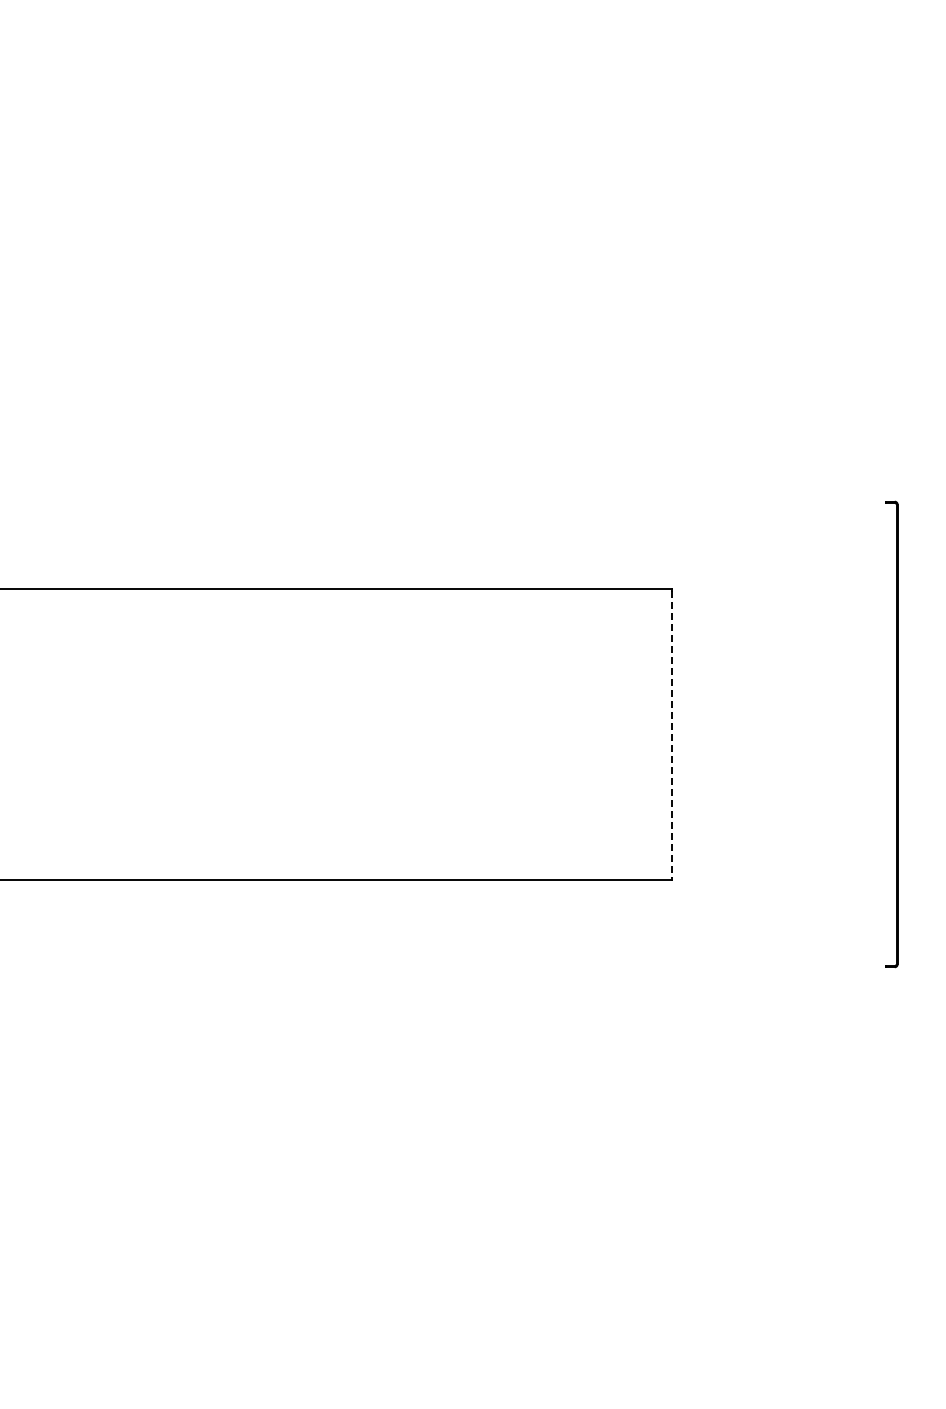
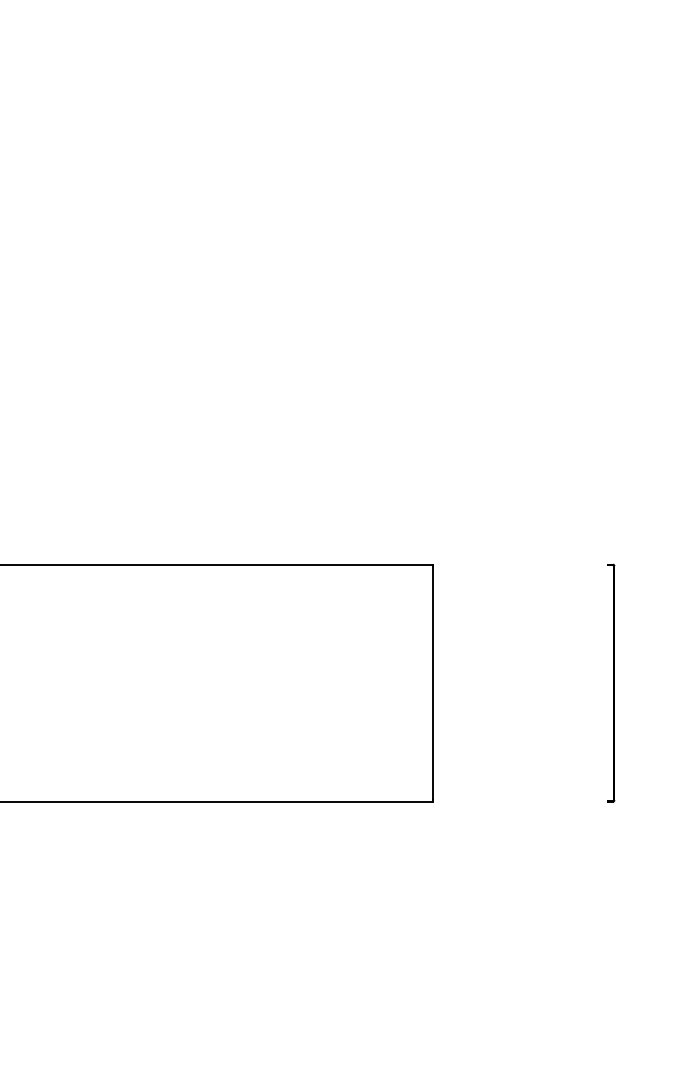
line: (672, 734) -> (432, 683), dashed -> solid
part: (891, 734) -> (611, 683), size x0.62

